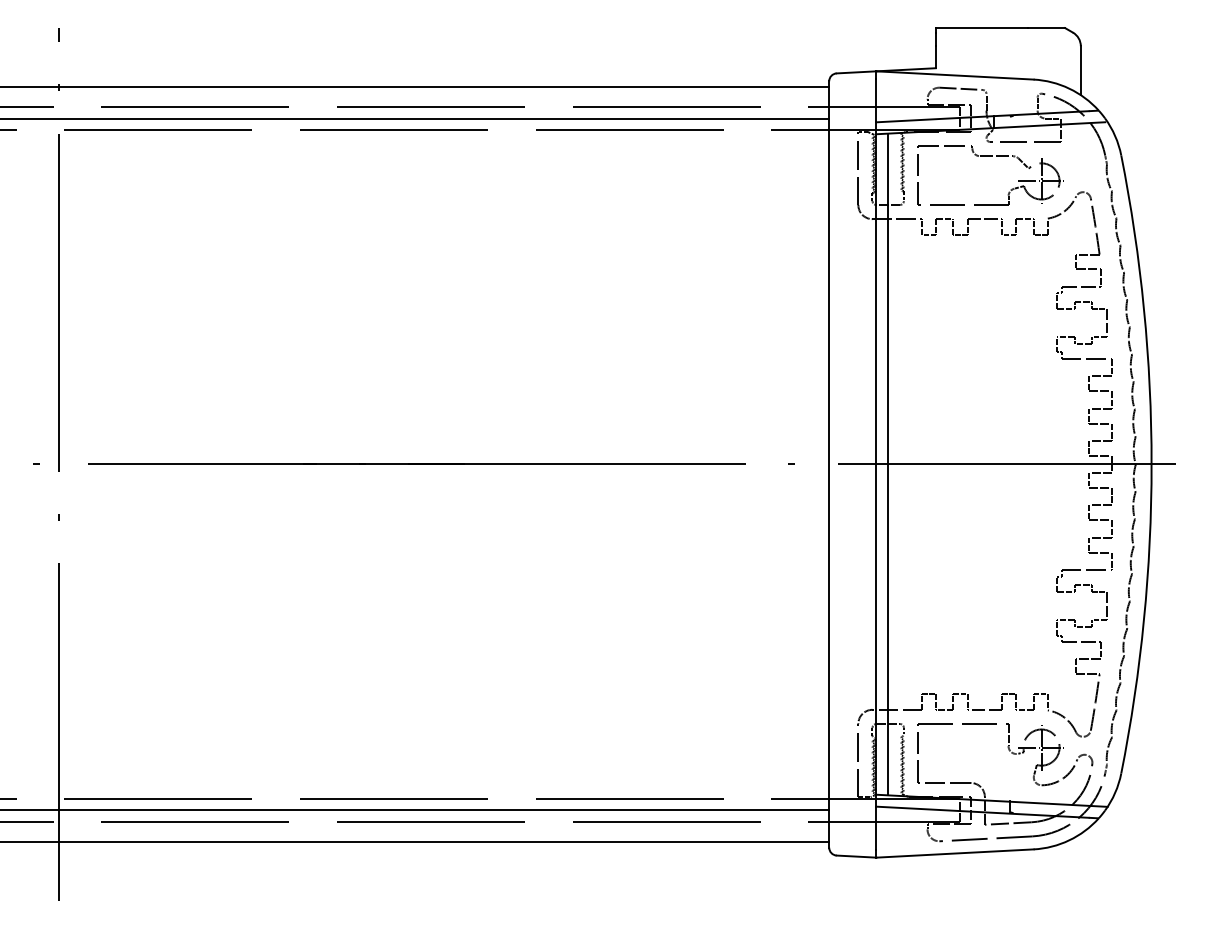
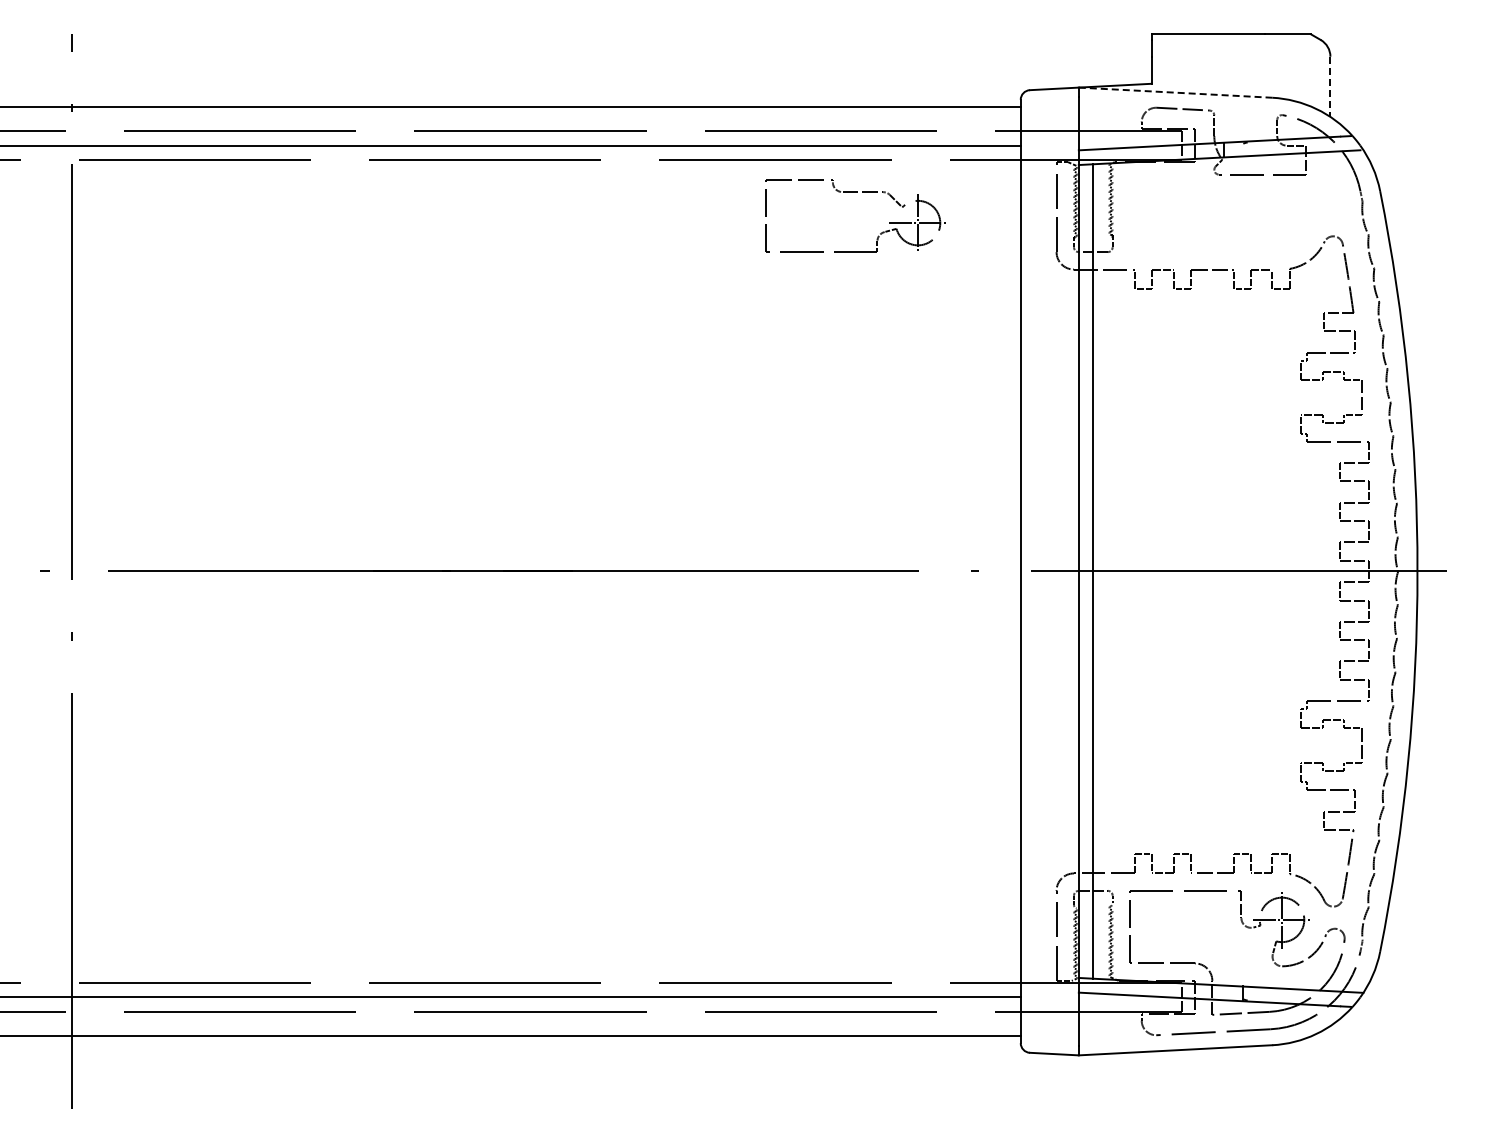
line: (1080, 71) -> (1330, 87), solid -> dashed
line: (954, 75) -> (1175, 92), solid -> dashed
part: (990, 156) -> (855, 192), moved

